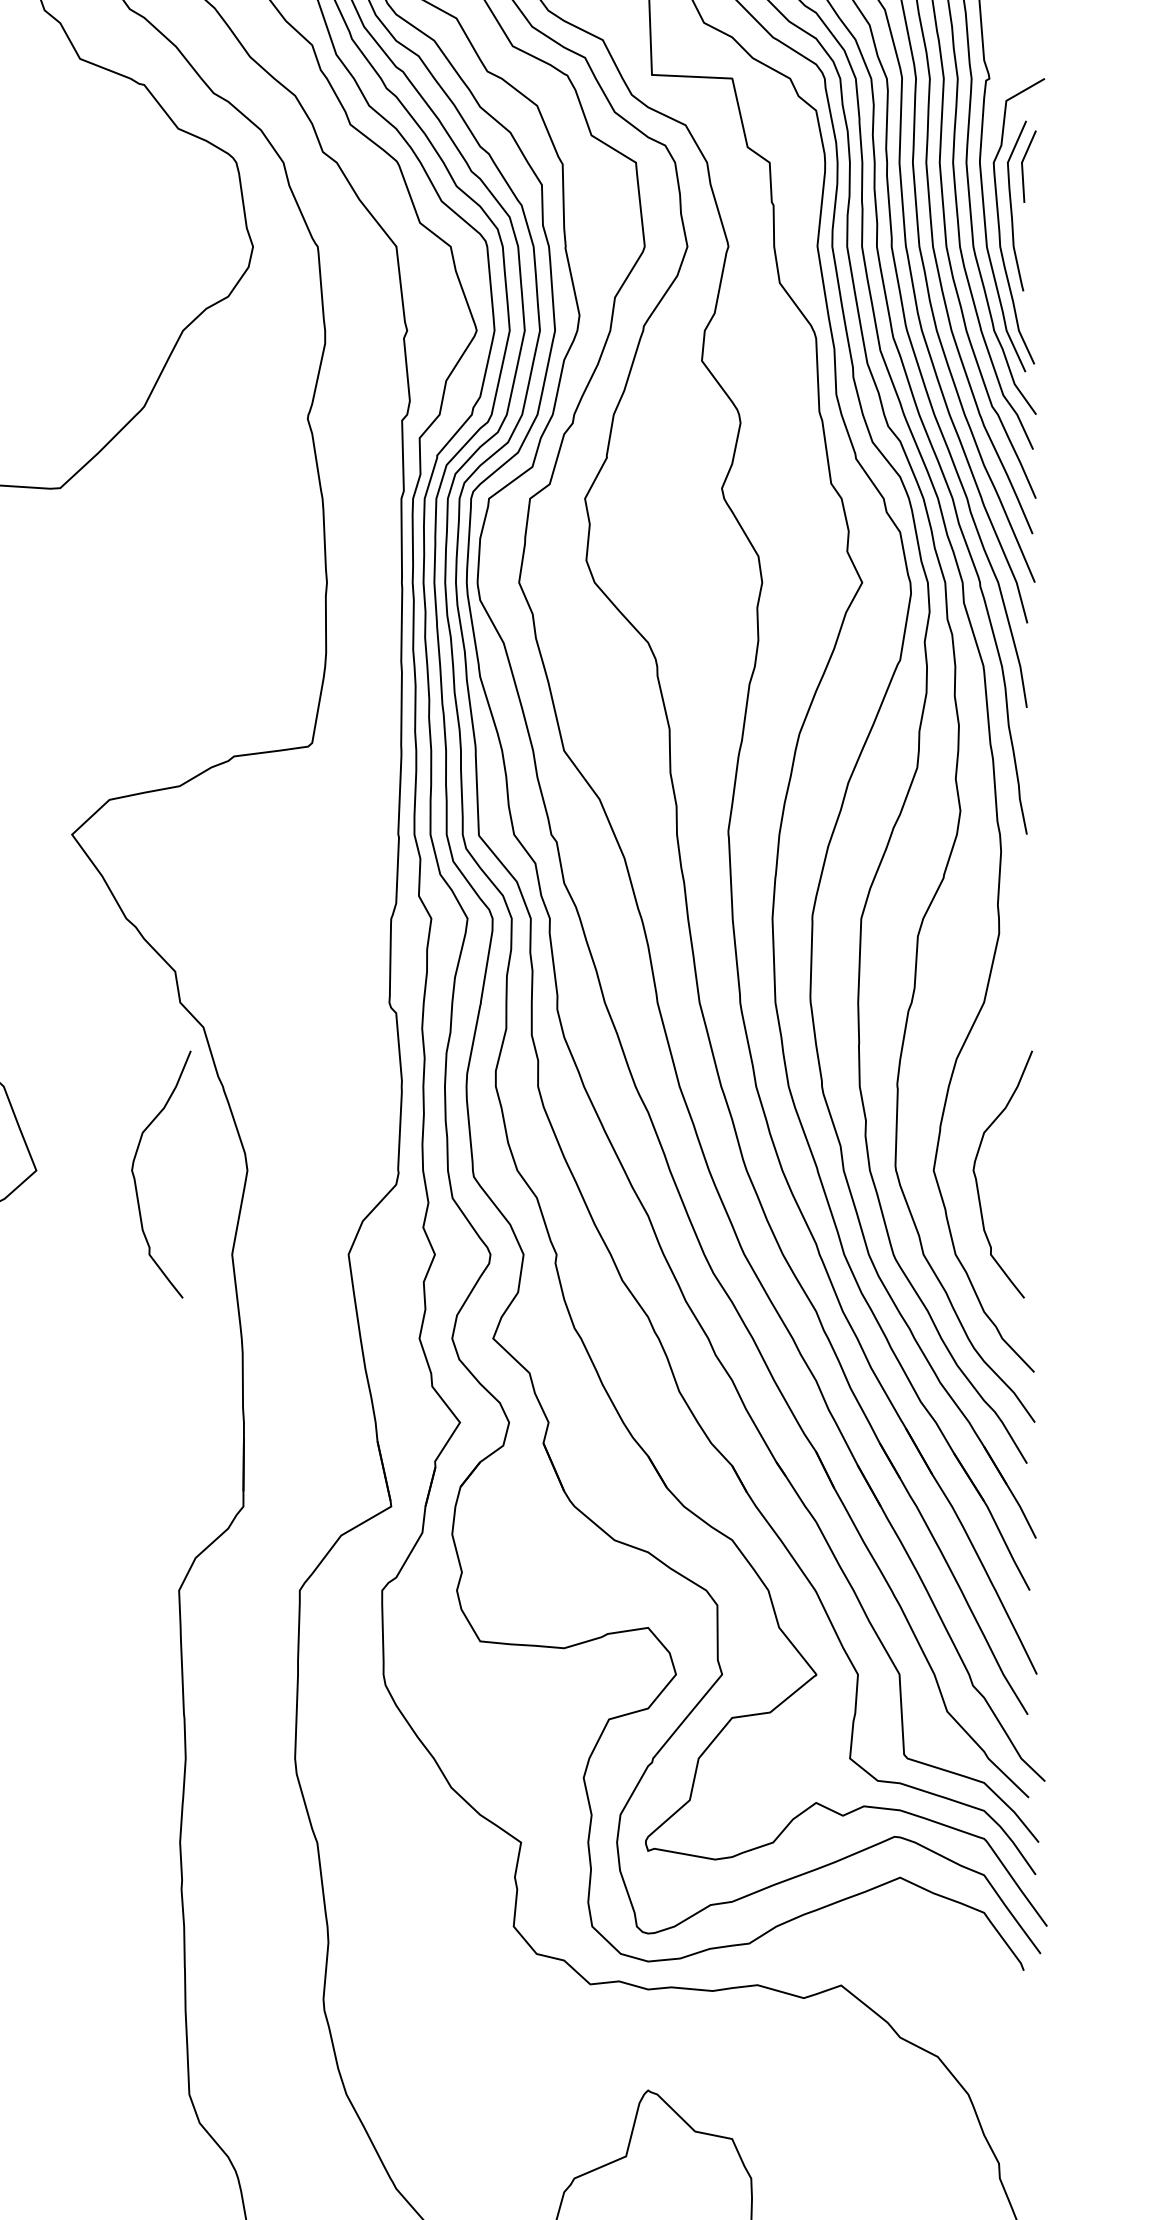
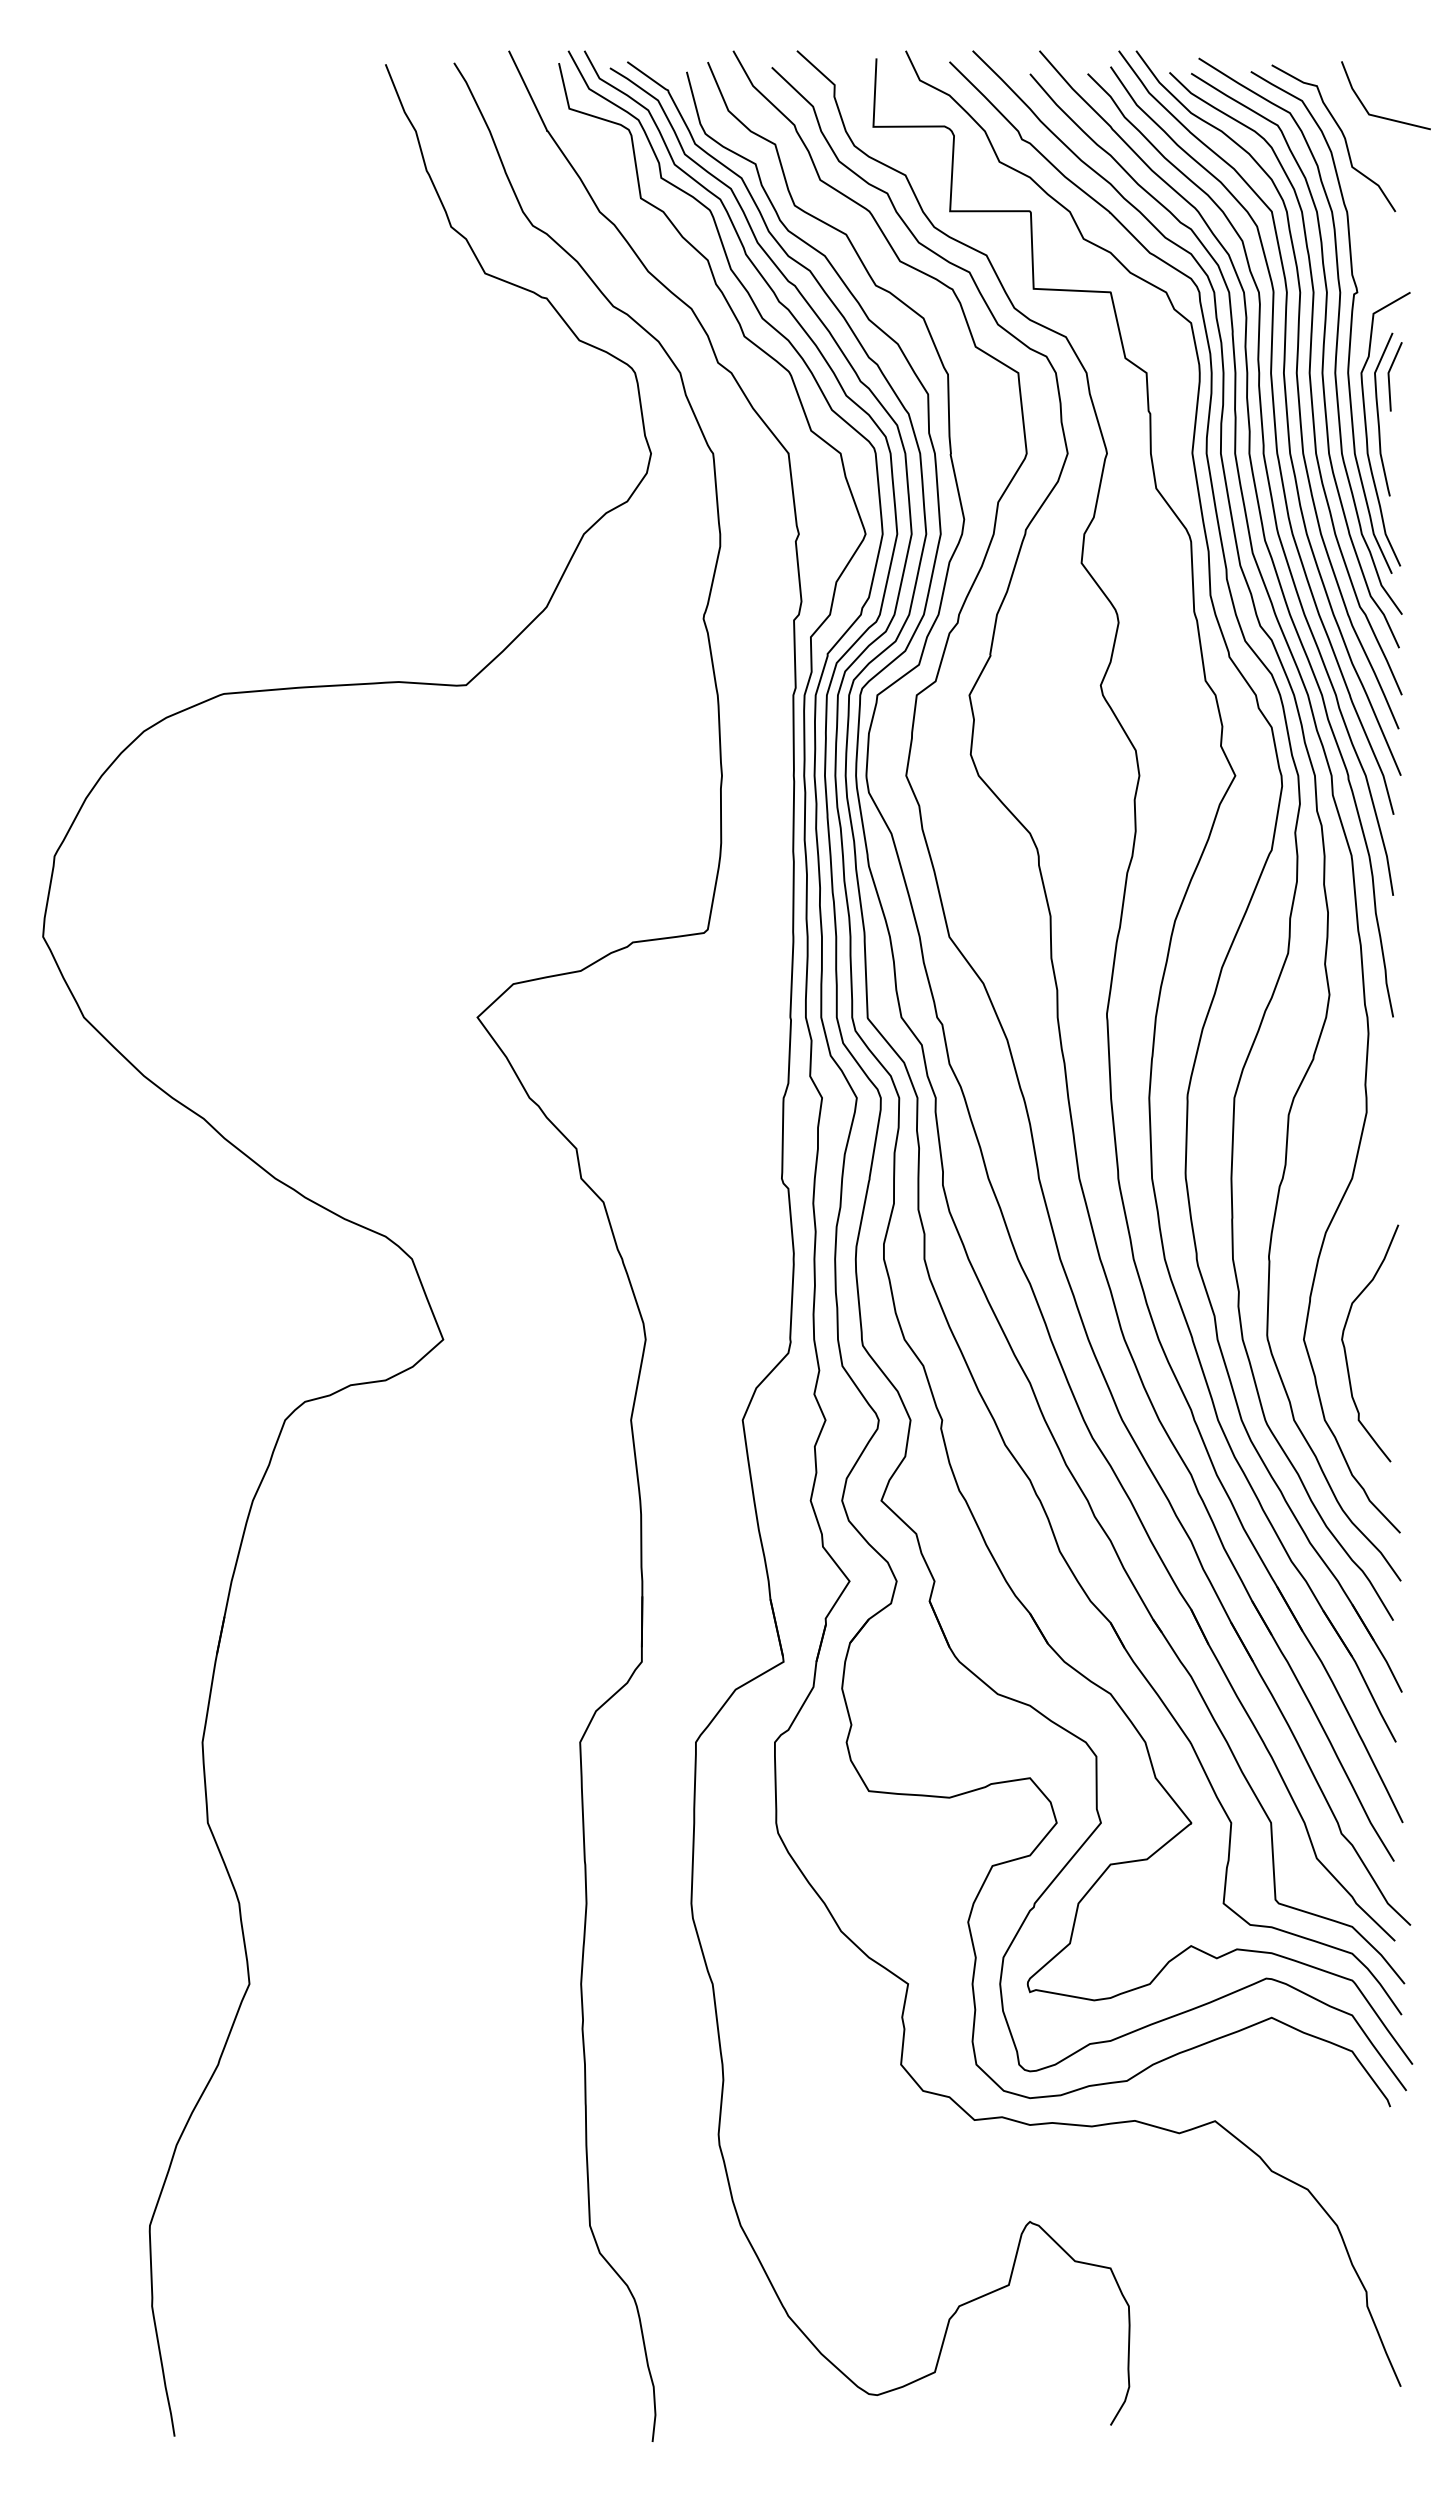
curve: (135, 1178) -> (538, 1347), removed

